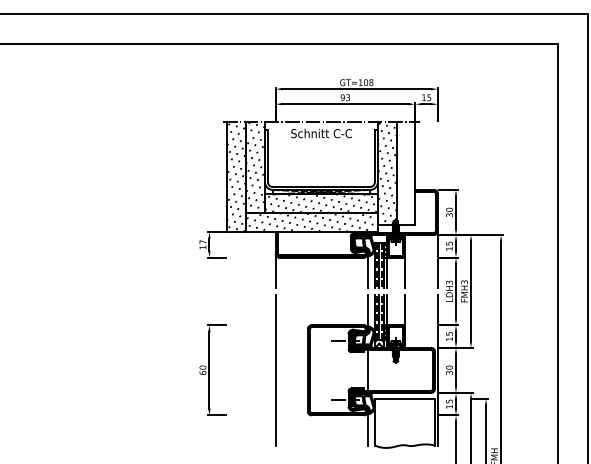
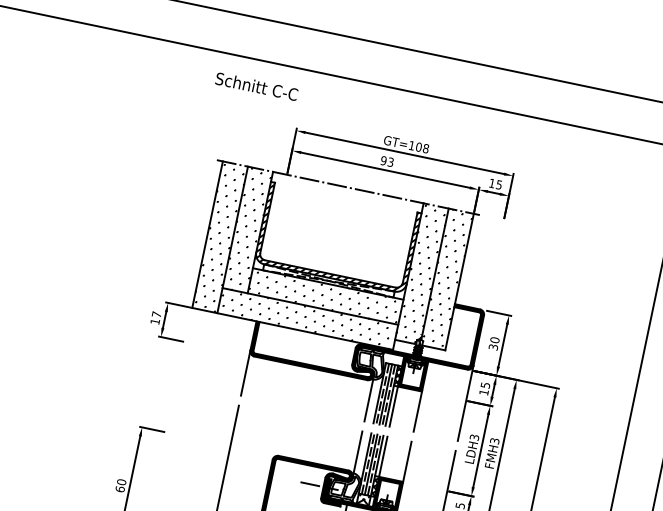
text: (321, 133) -> (256, 86), moved
hatch: (321, 159) -> (338, 237), added
hatch: (405, 172) -> (446, 278), added

